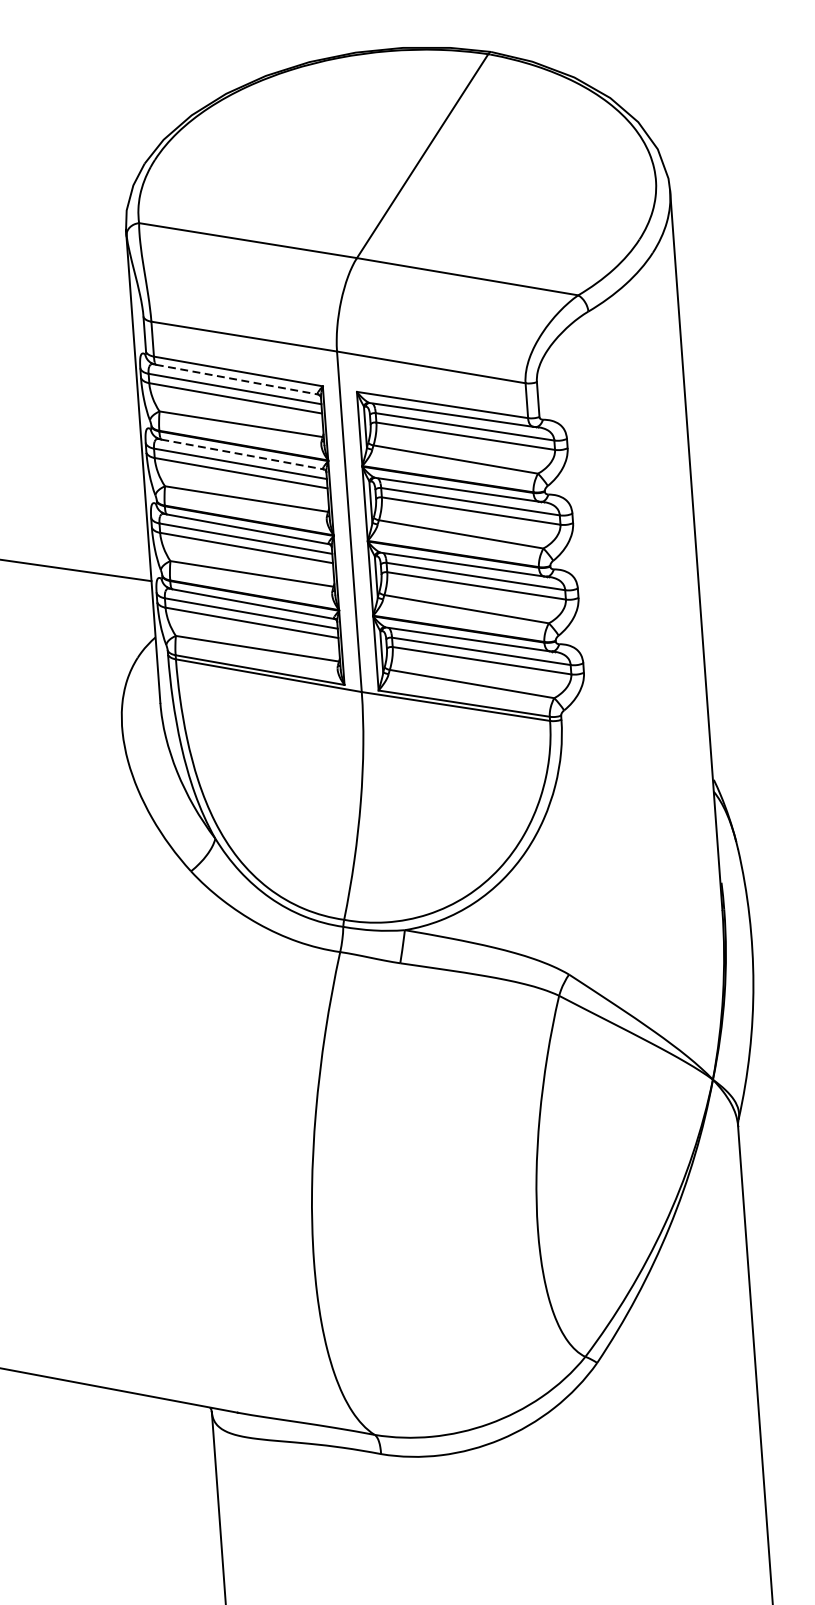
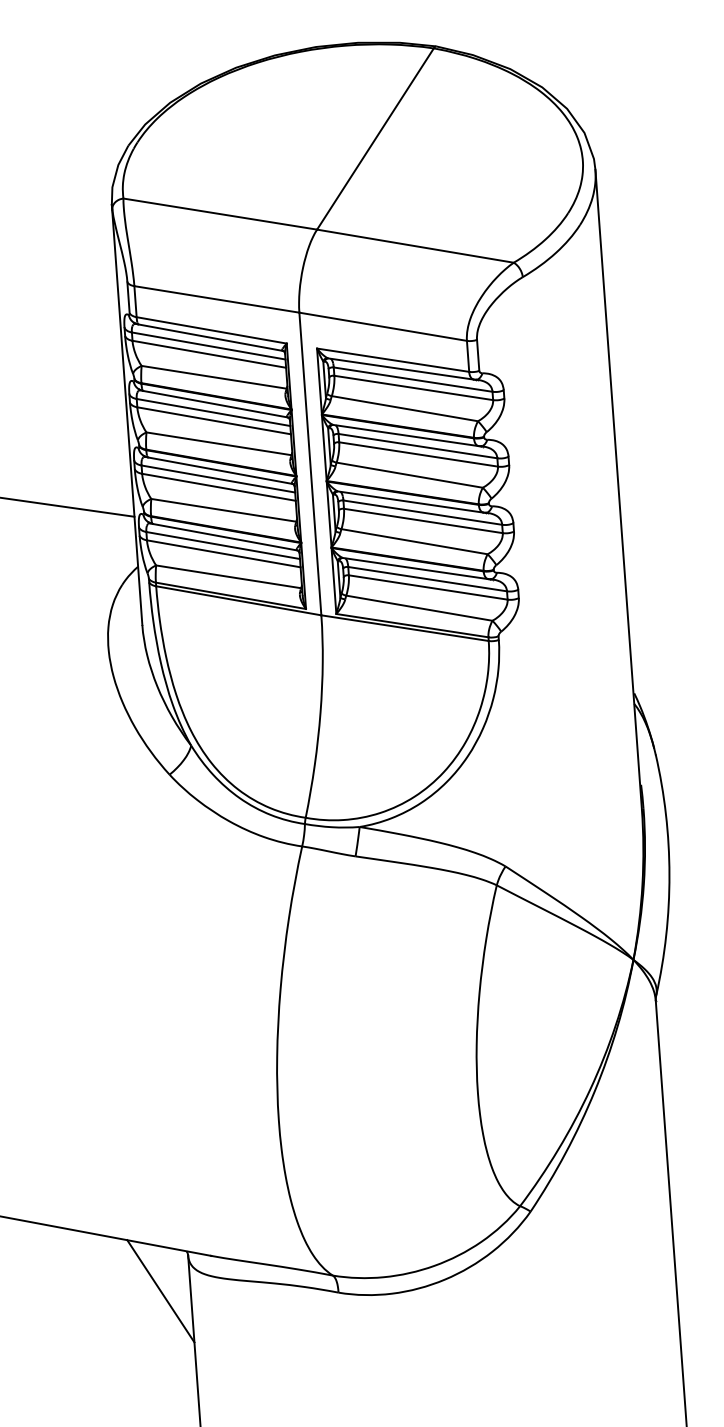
line: (237, 379) -> (210, 337), dashed -> solid
line: (242, 454) -> (215, 404), dashed -> solid
line: (180, 1452) -> (160, 1291), added

